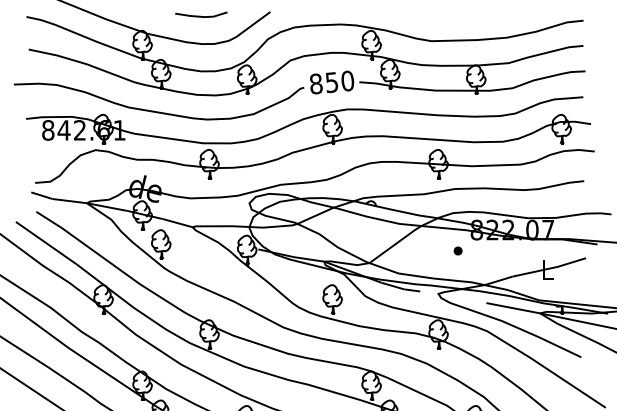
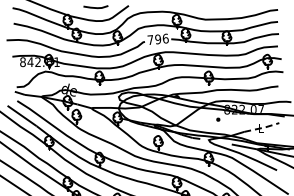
text: (330, 80) -> (157, 38), 850 -> 796
line: (552, 267) -> (263, 127), solid -> dashed

